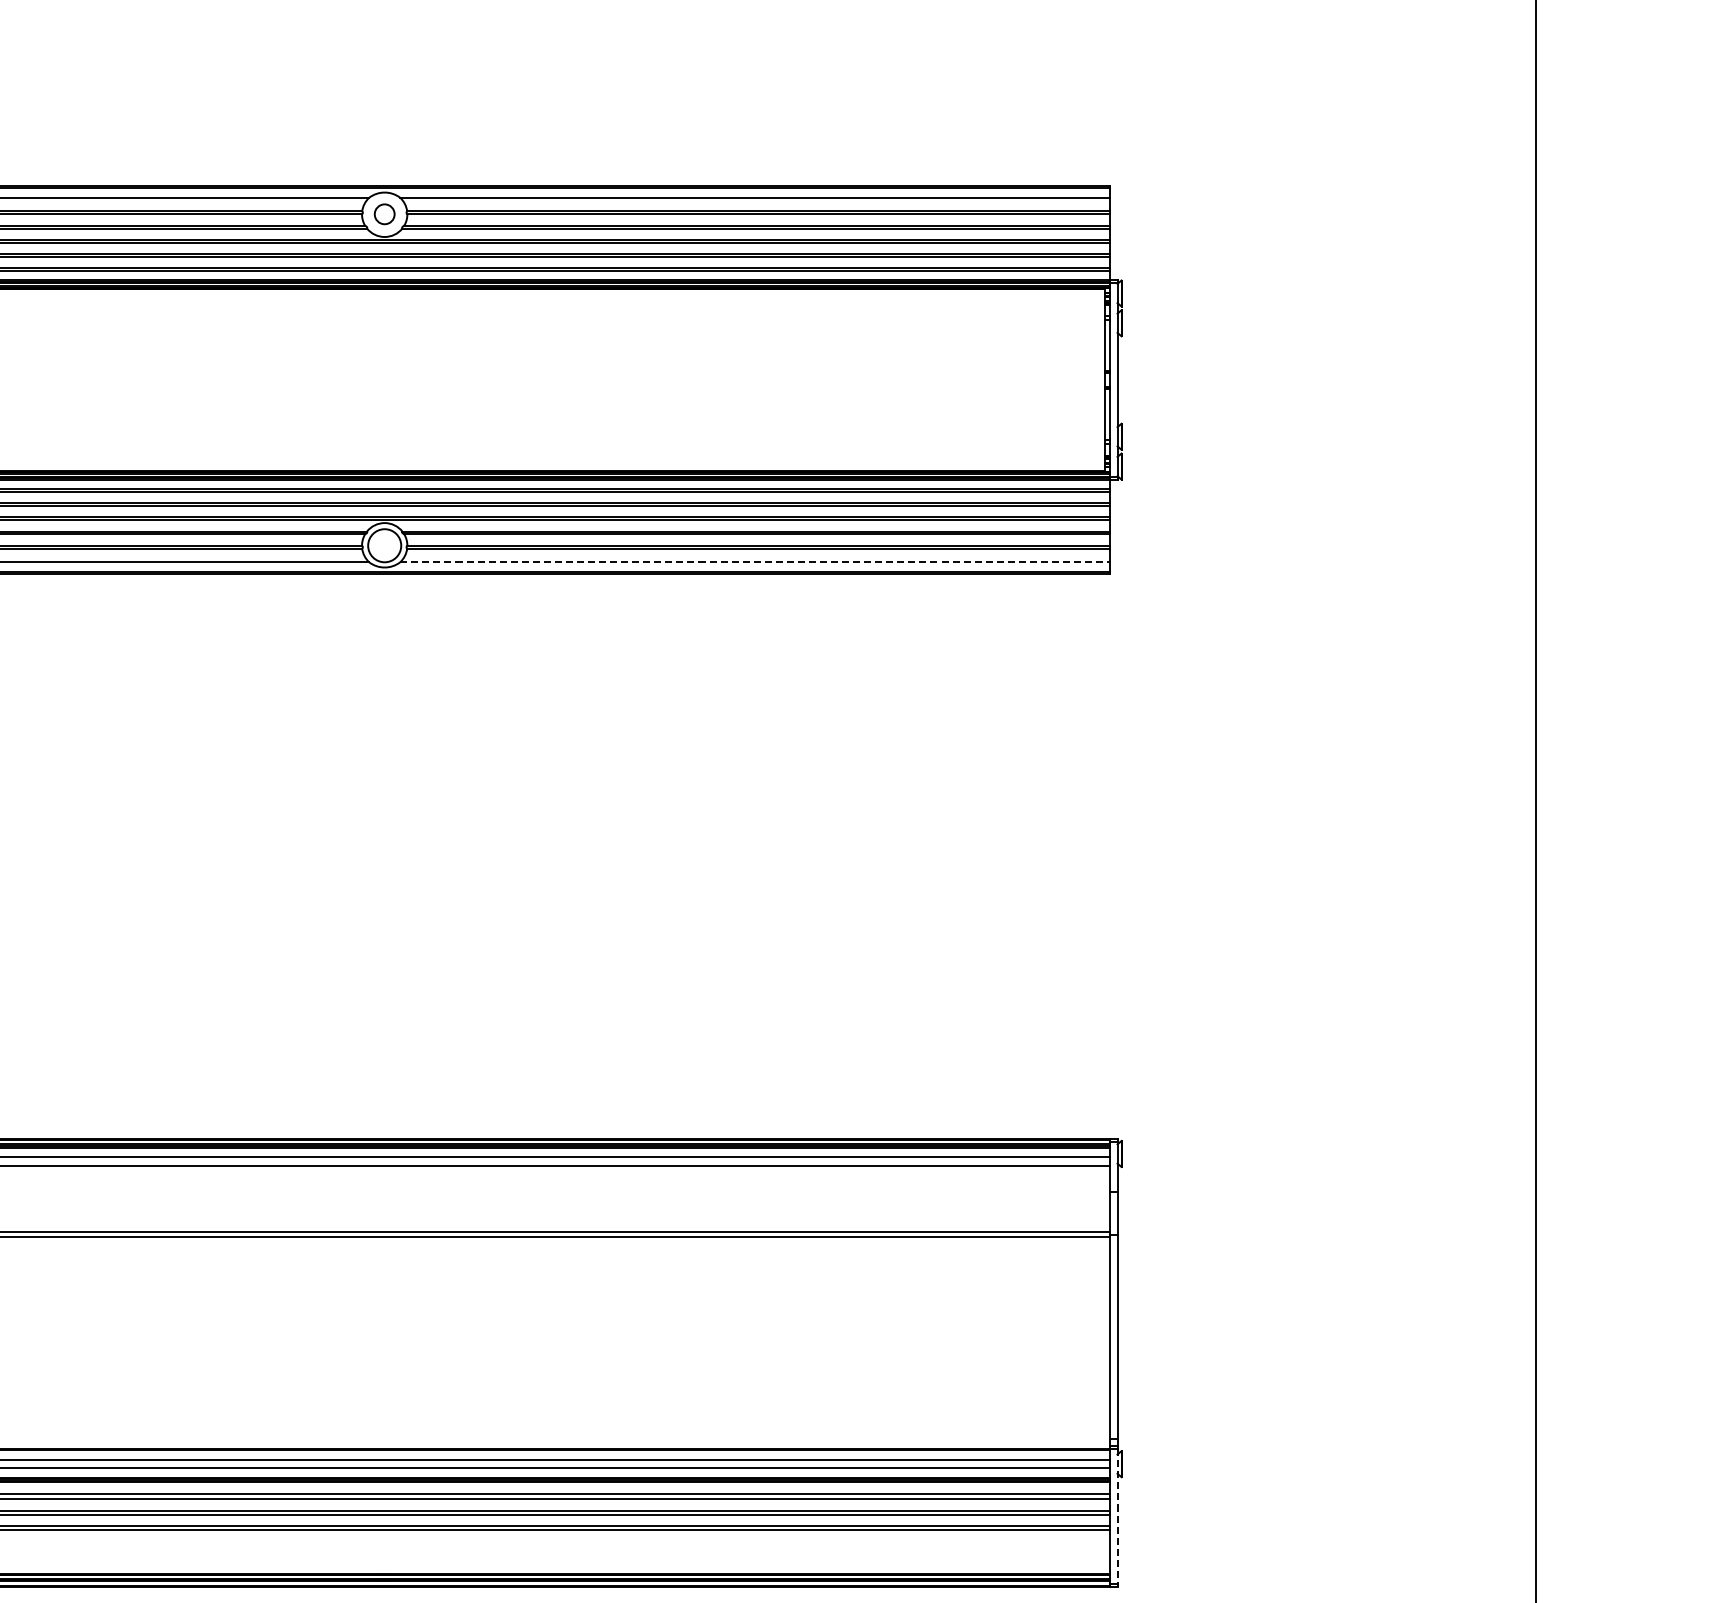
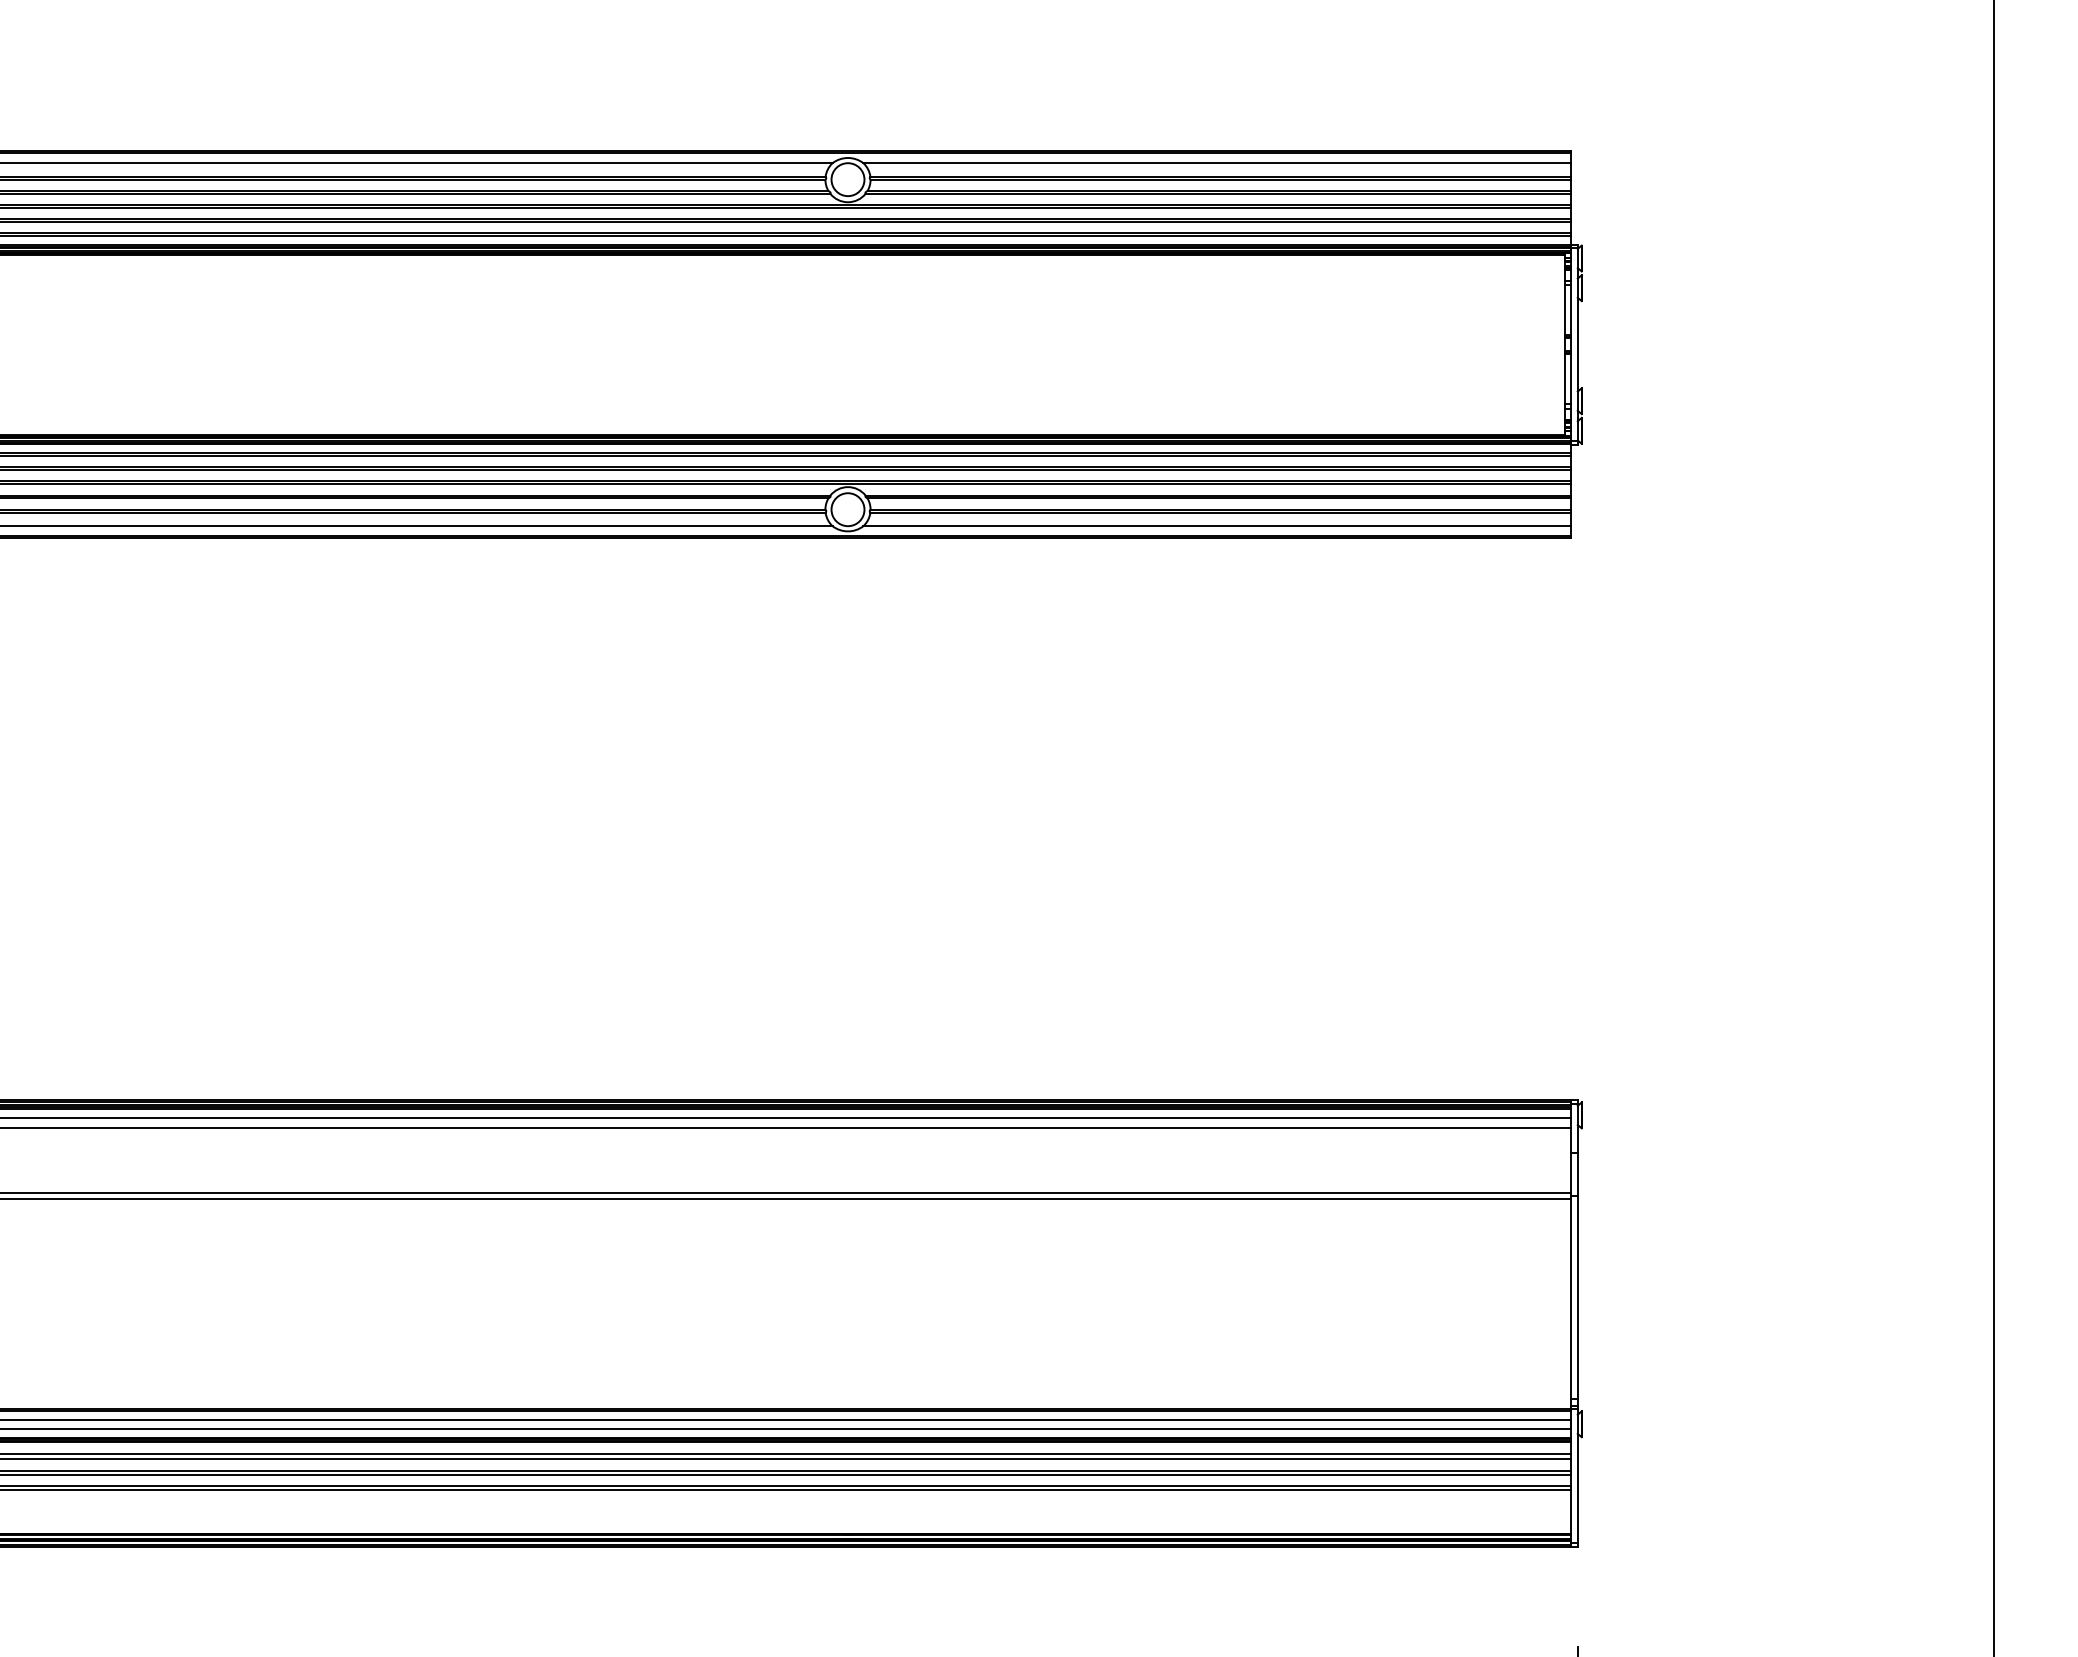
circle: (384, 214) -> (847, 179), size x1.67
line: (755, 562) -> (1217, 526), dashed -> solid
line: (1117, 1518) -> (1577, 1478), dashed -> solid

